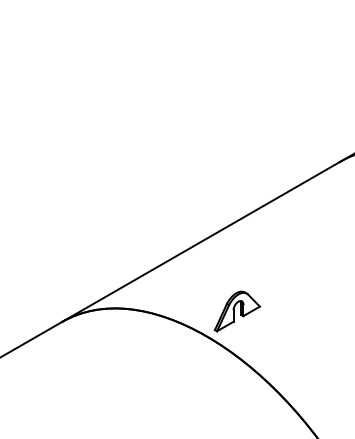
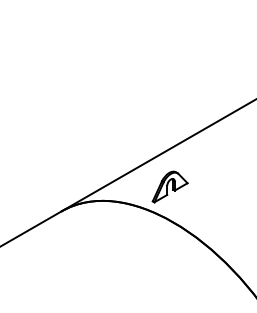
part: (236, 311) -> (169, 187), moved

